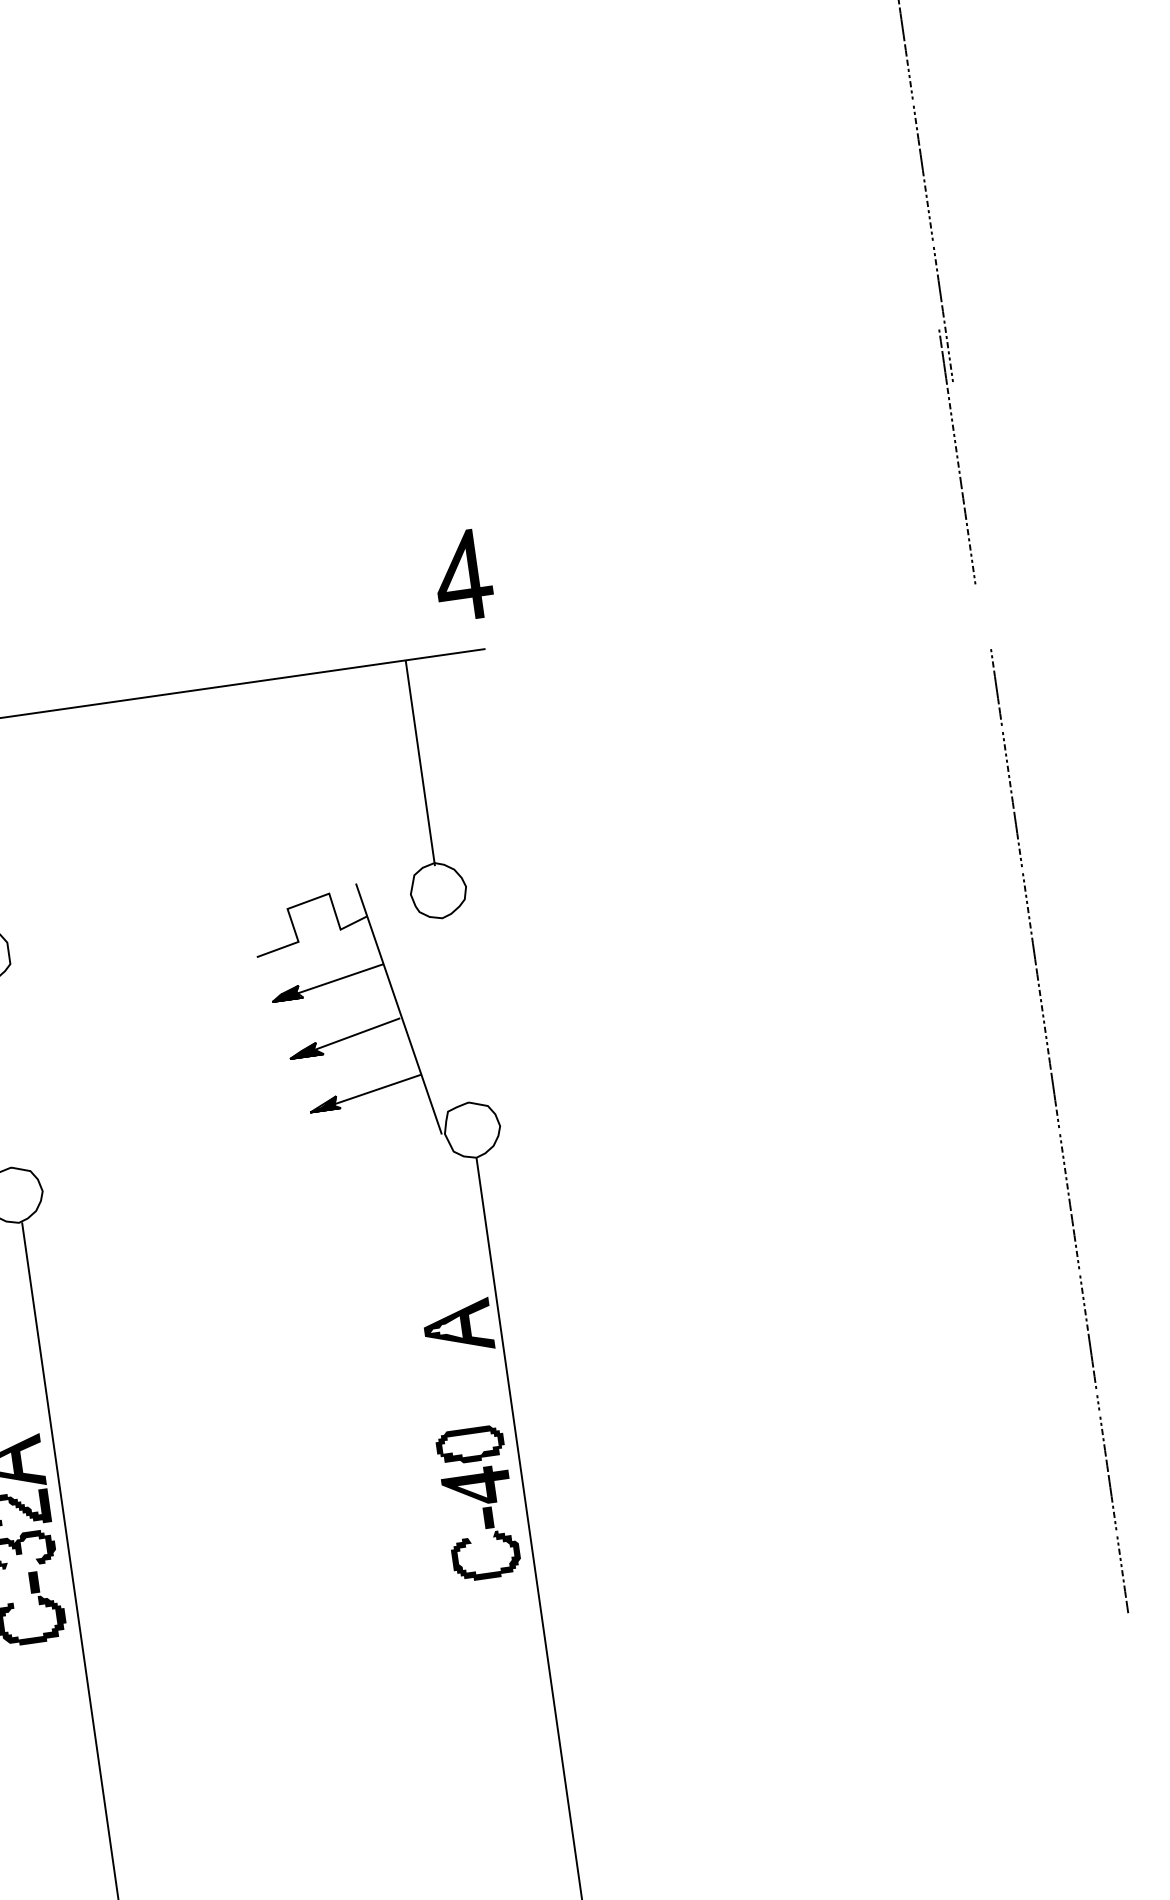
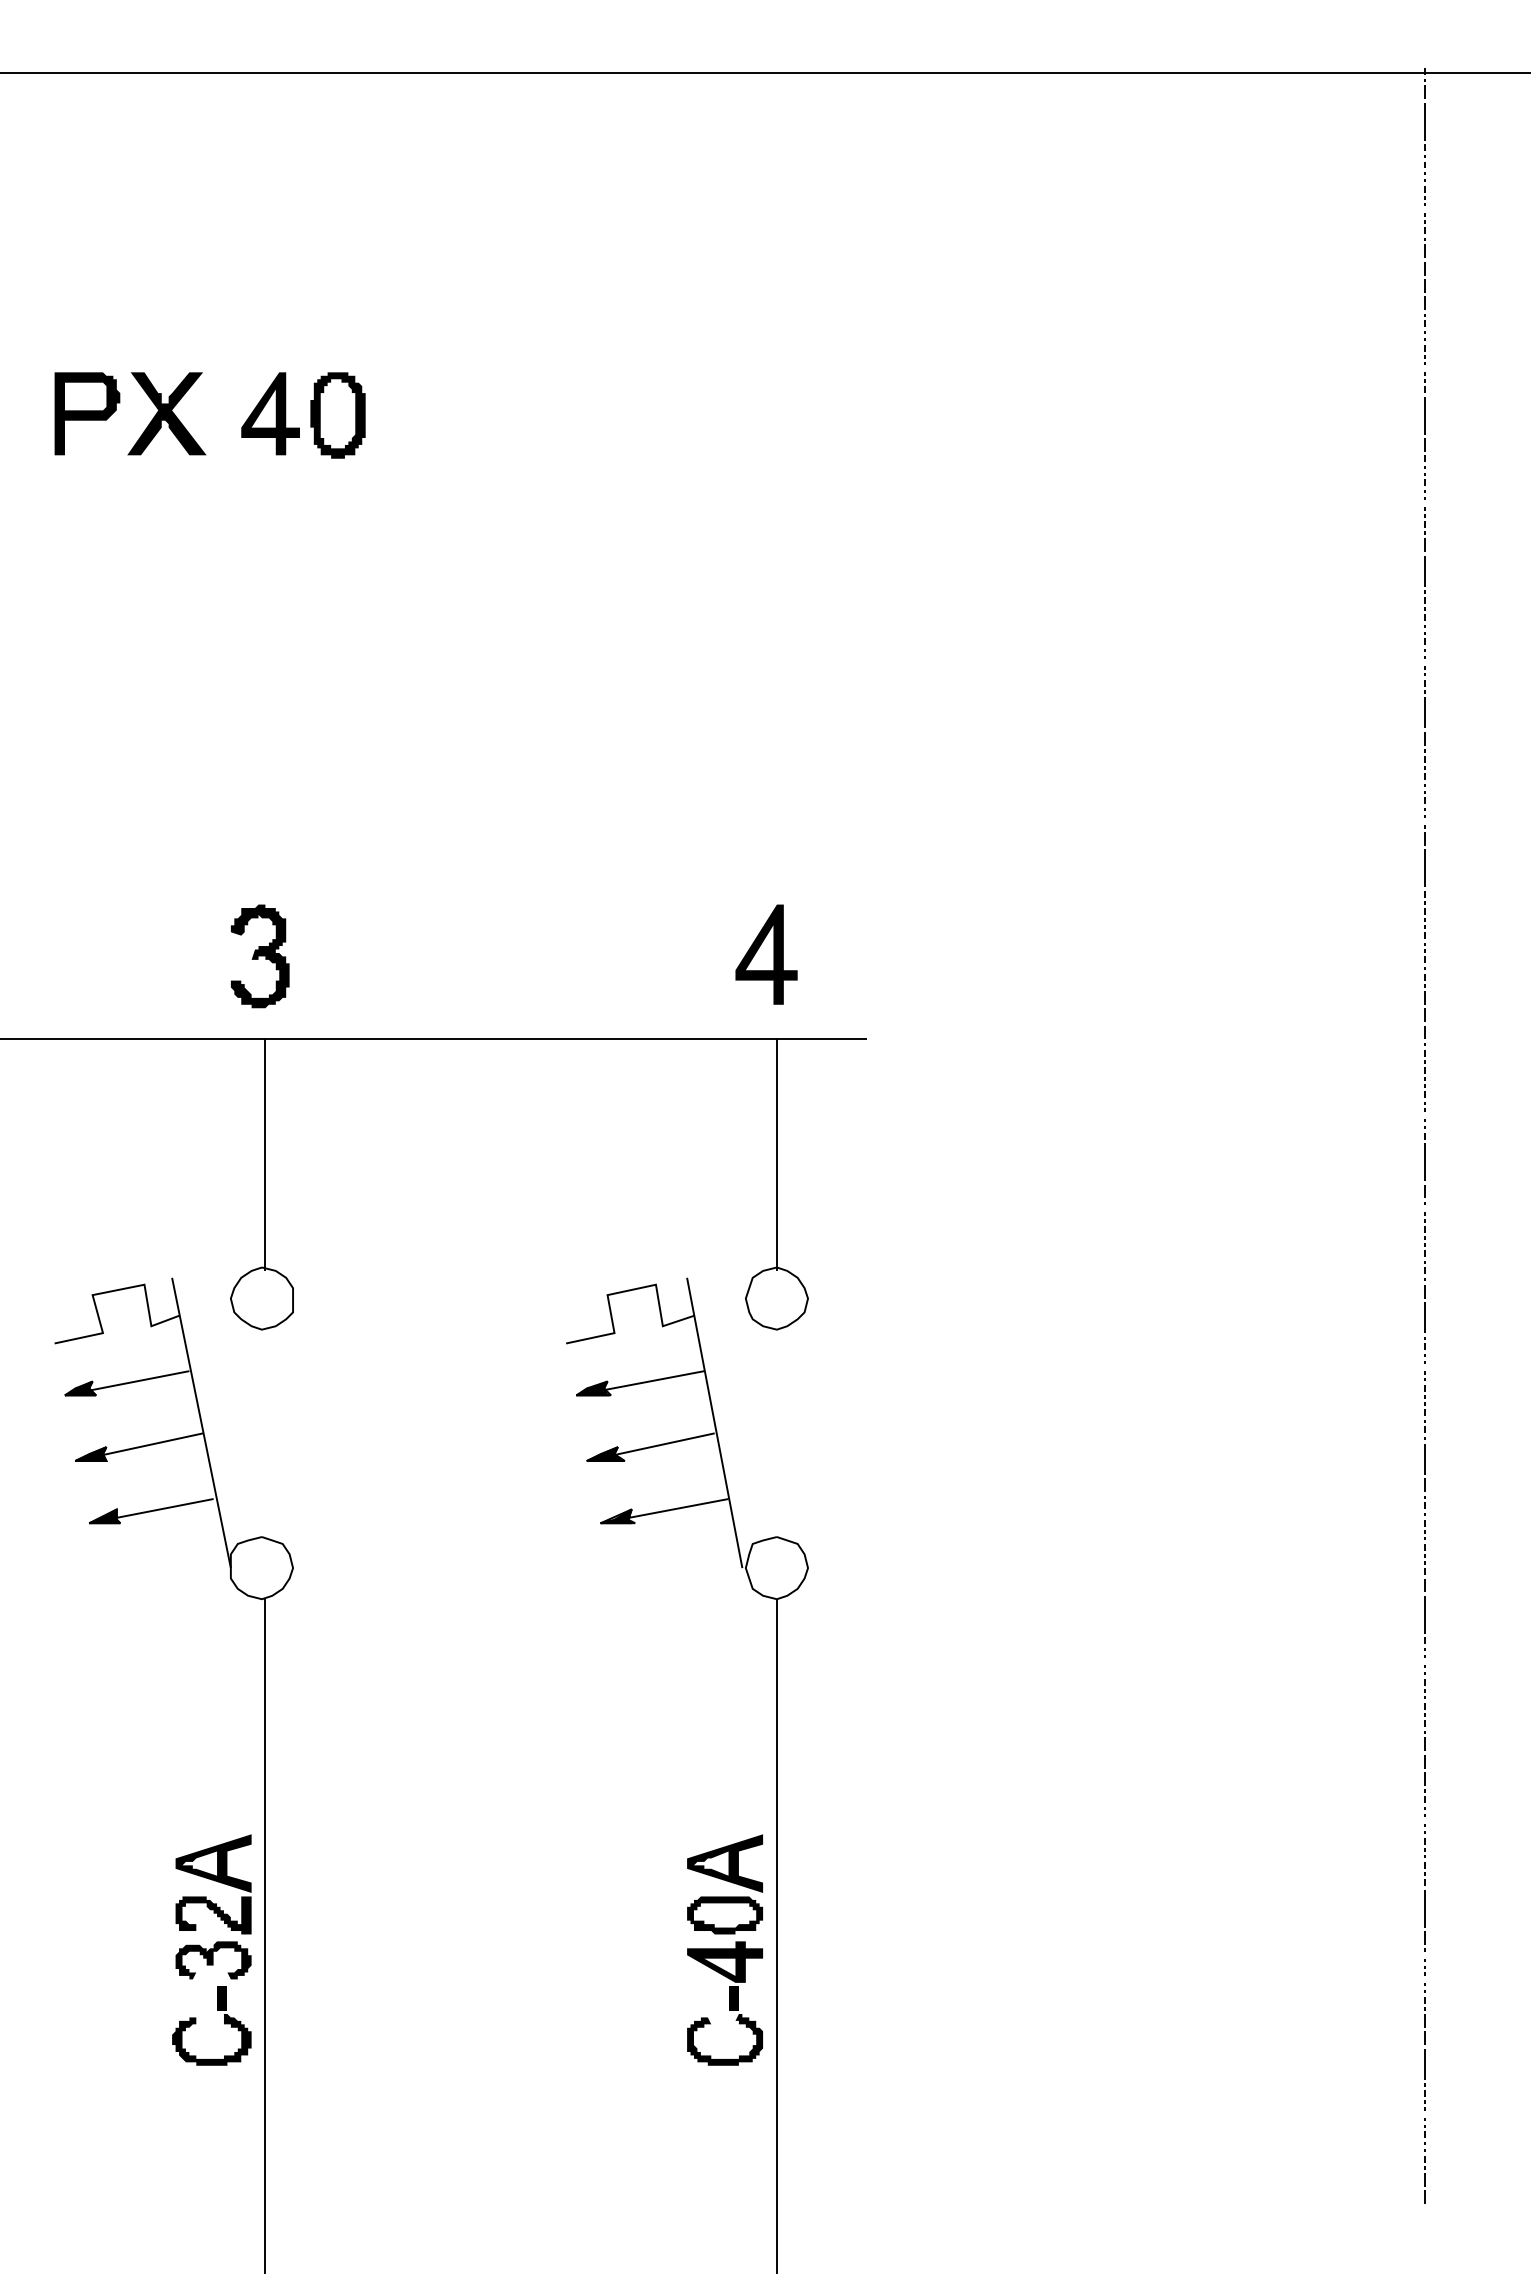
line: (957, 456) -> (1424, 968), moved
part: (462, 575) -> (766, 954), moved
part: (457, 1327) -> (724, 1863), moved

